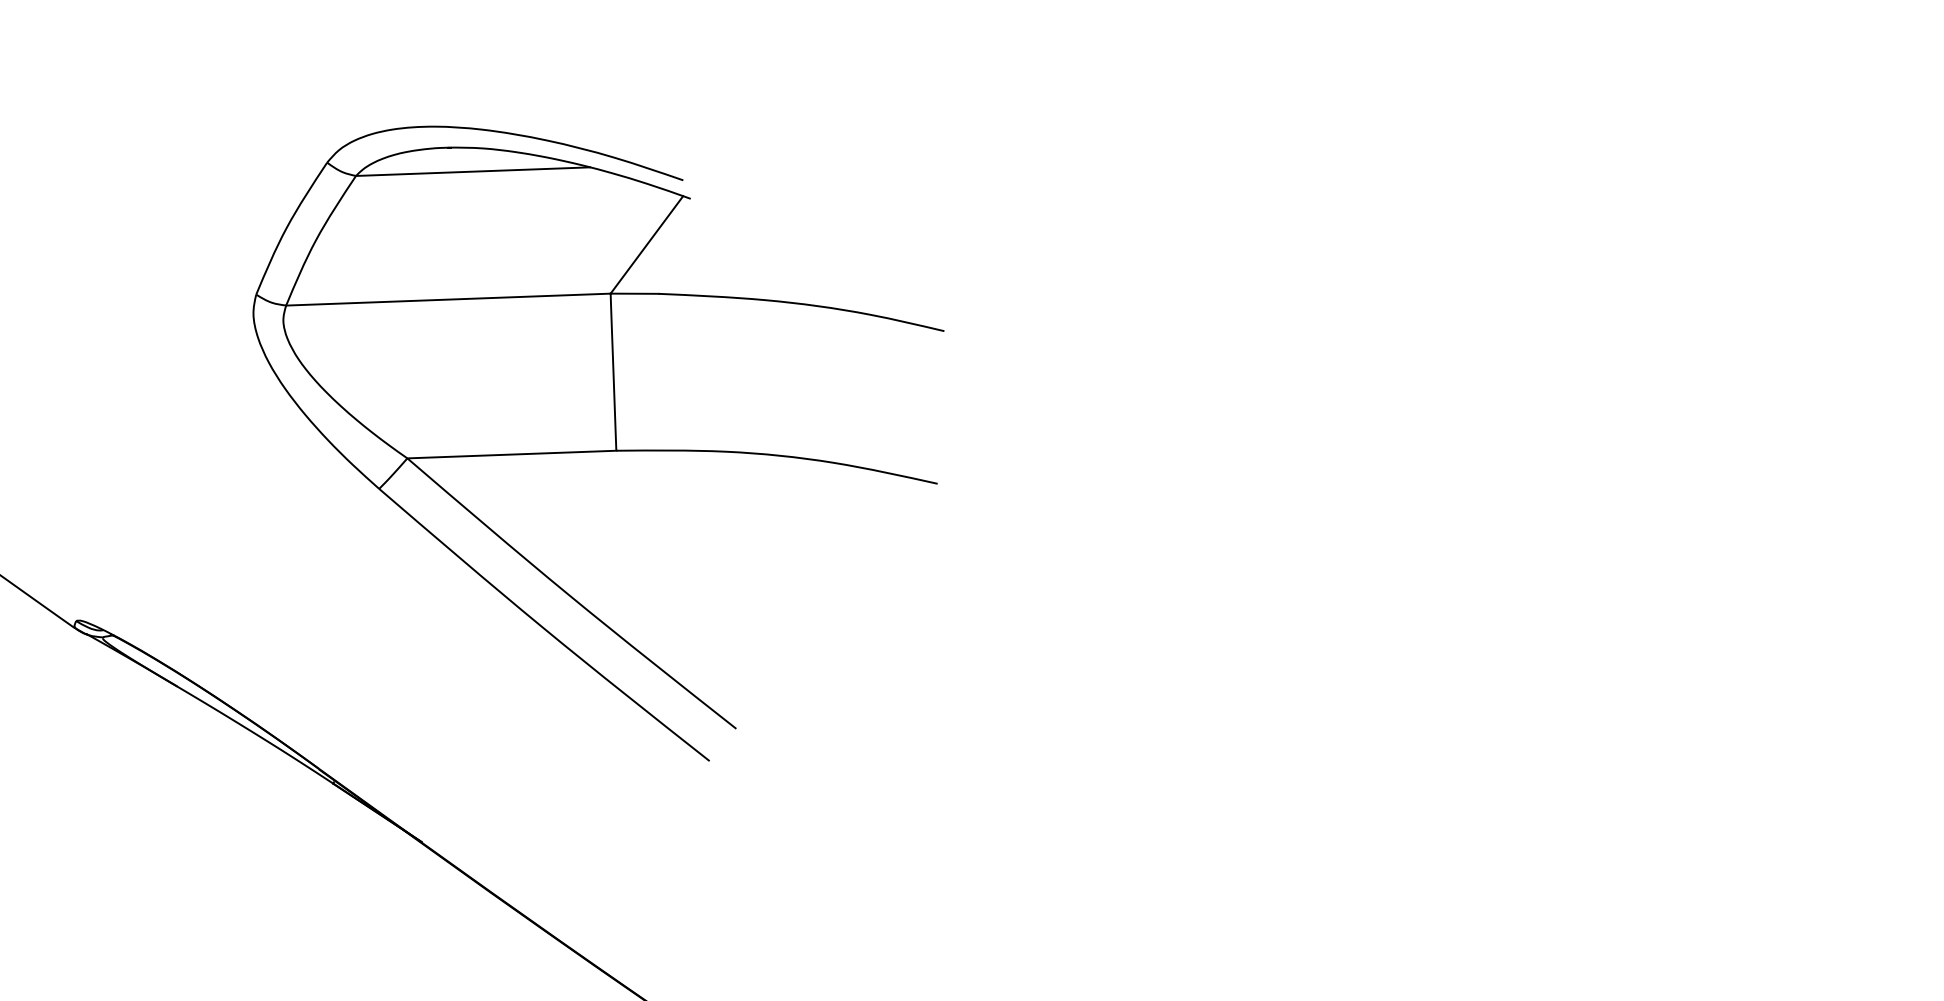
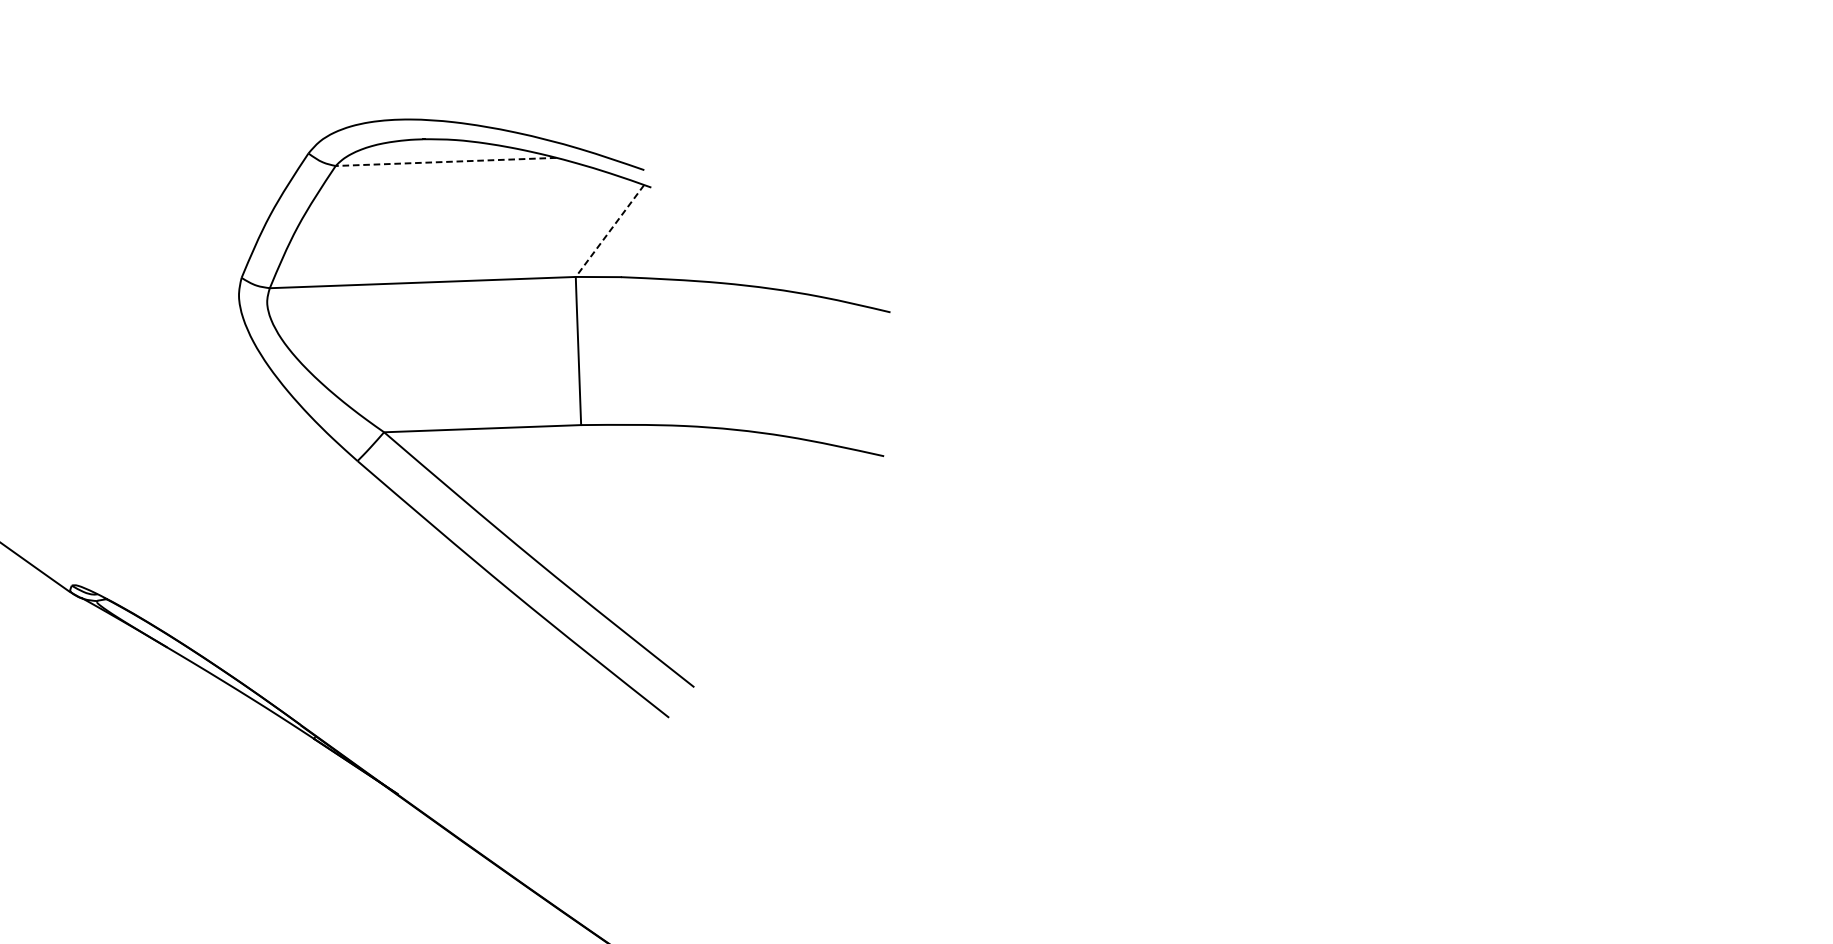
line: (472, 171) -> (445, 161), solid -> dashed
line: (646, 244) -> (609, 230), solid -> dashed

